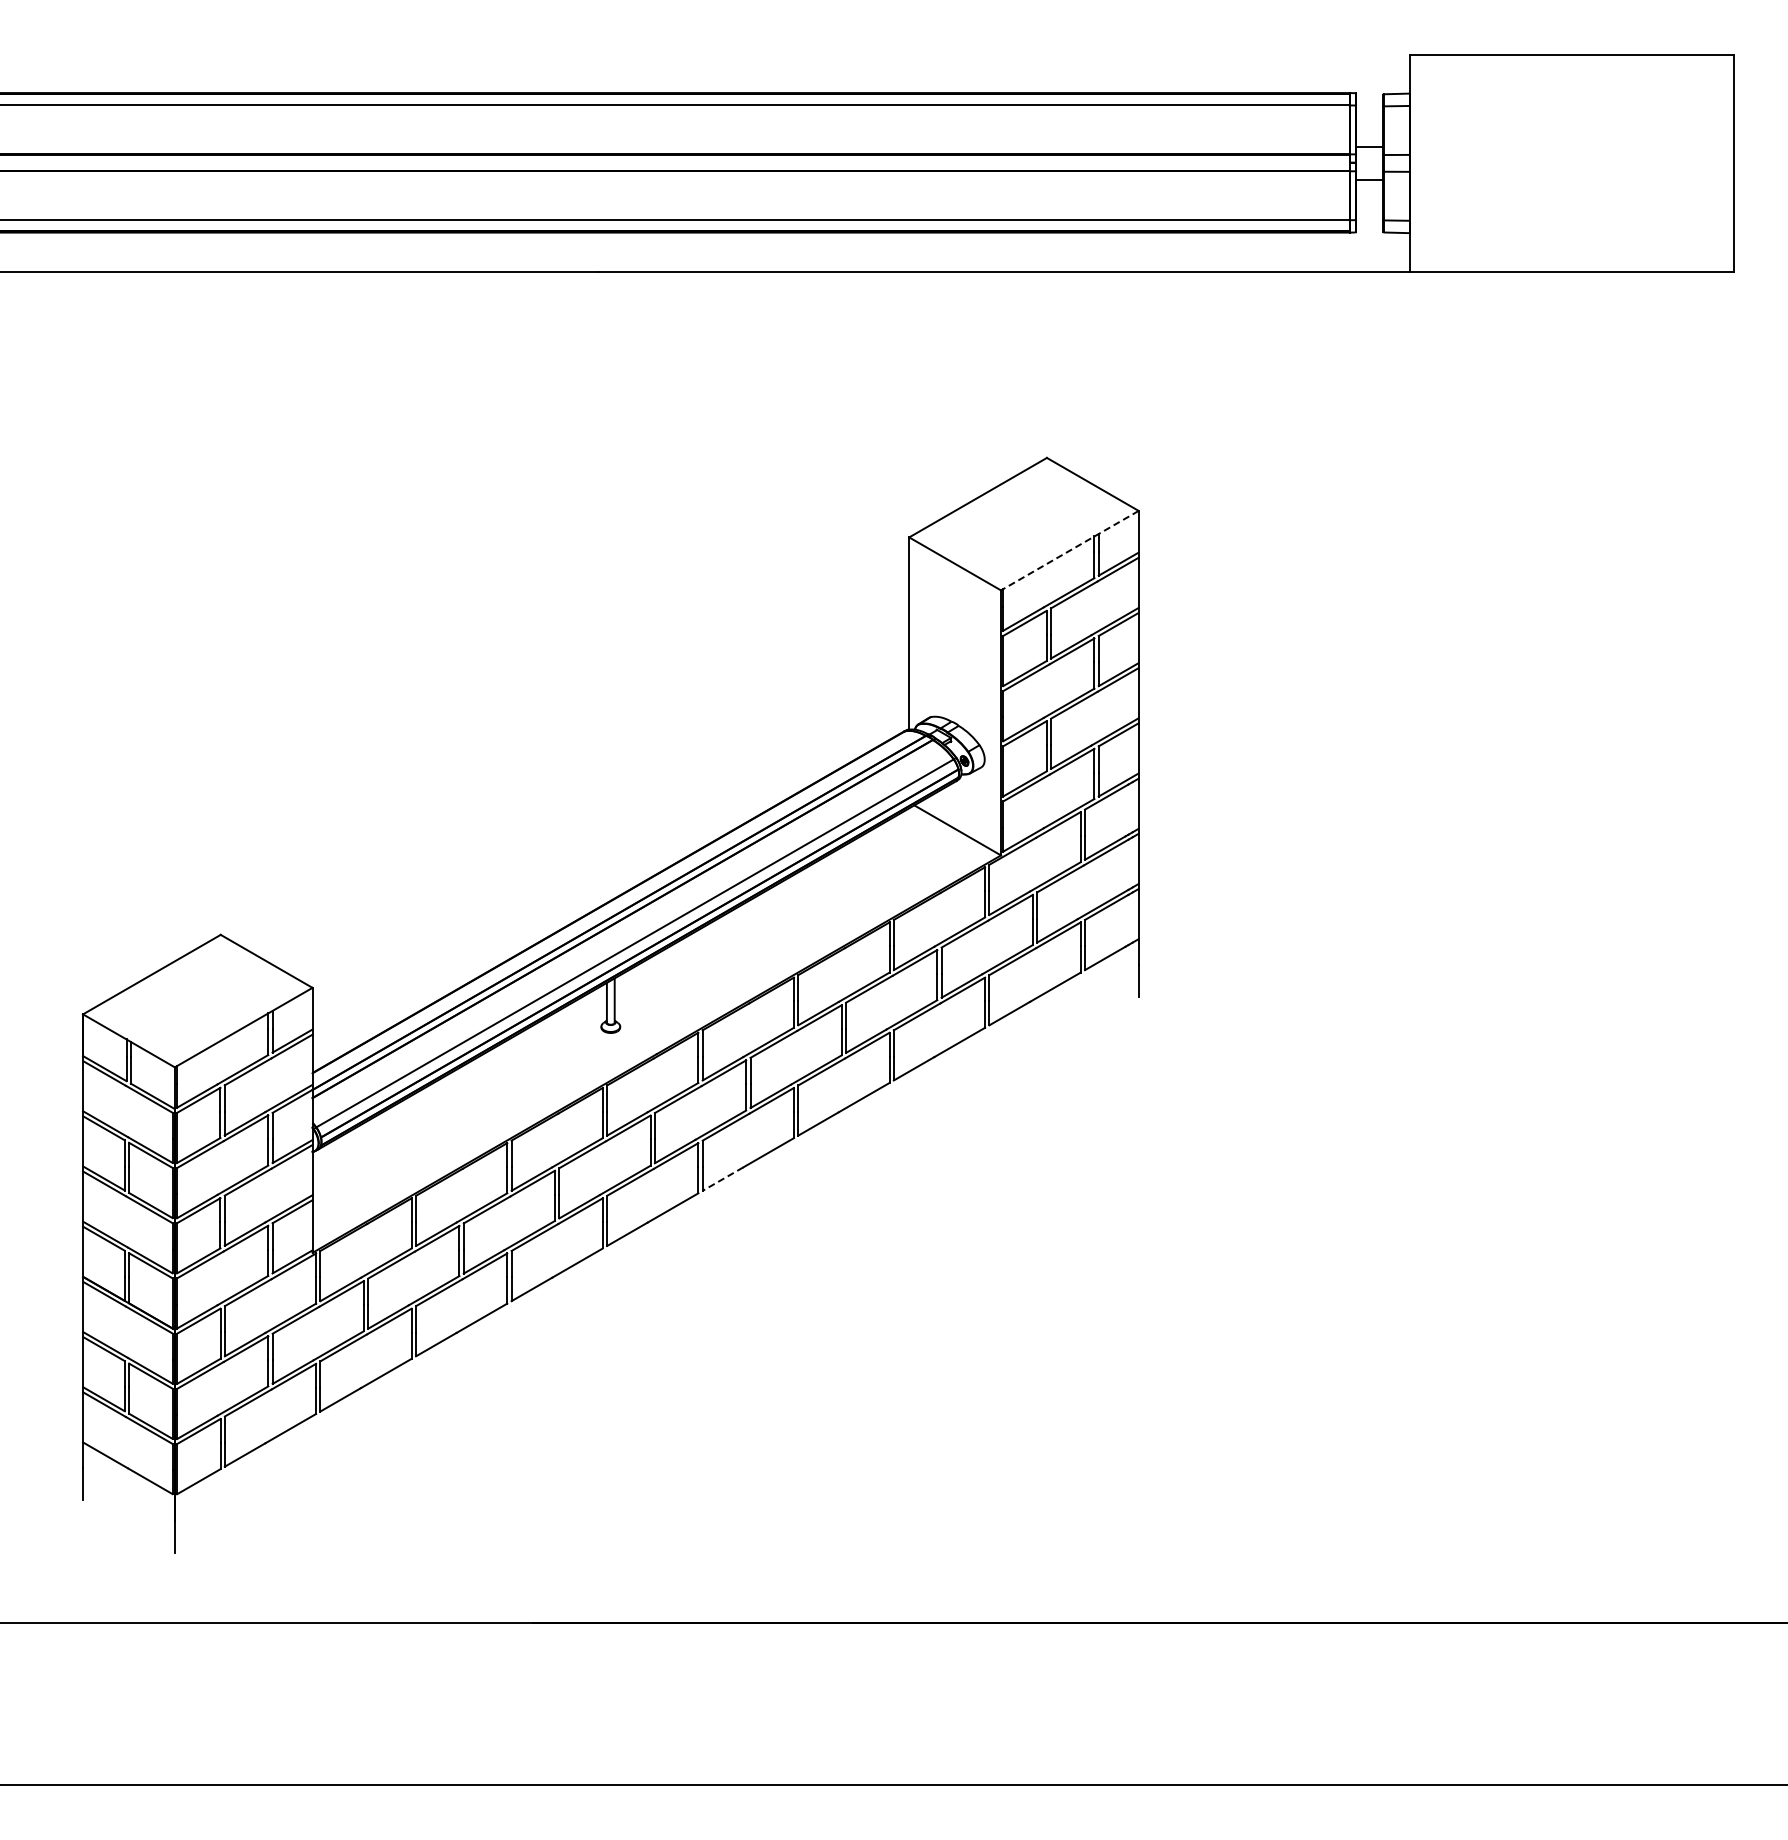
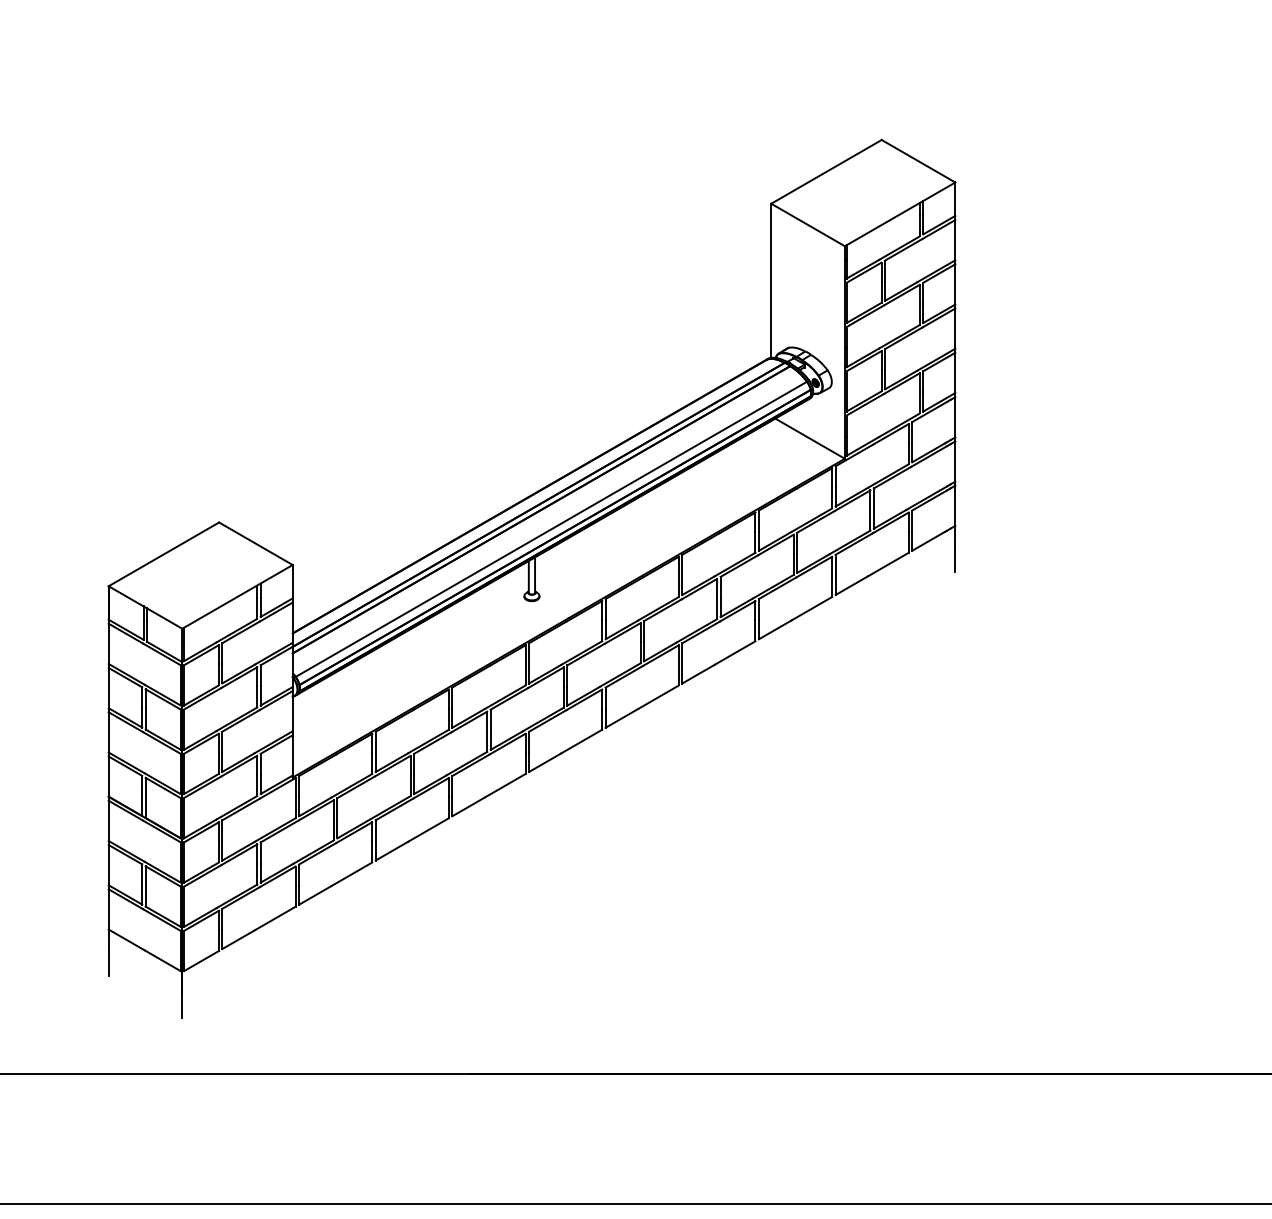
line: (1069, 550) -> (899, 214), dashed -> solid
line: (722, 1179) -> (621, 718), dashed -> solid

